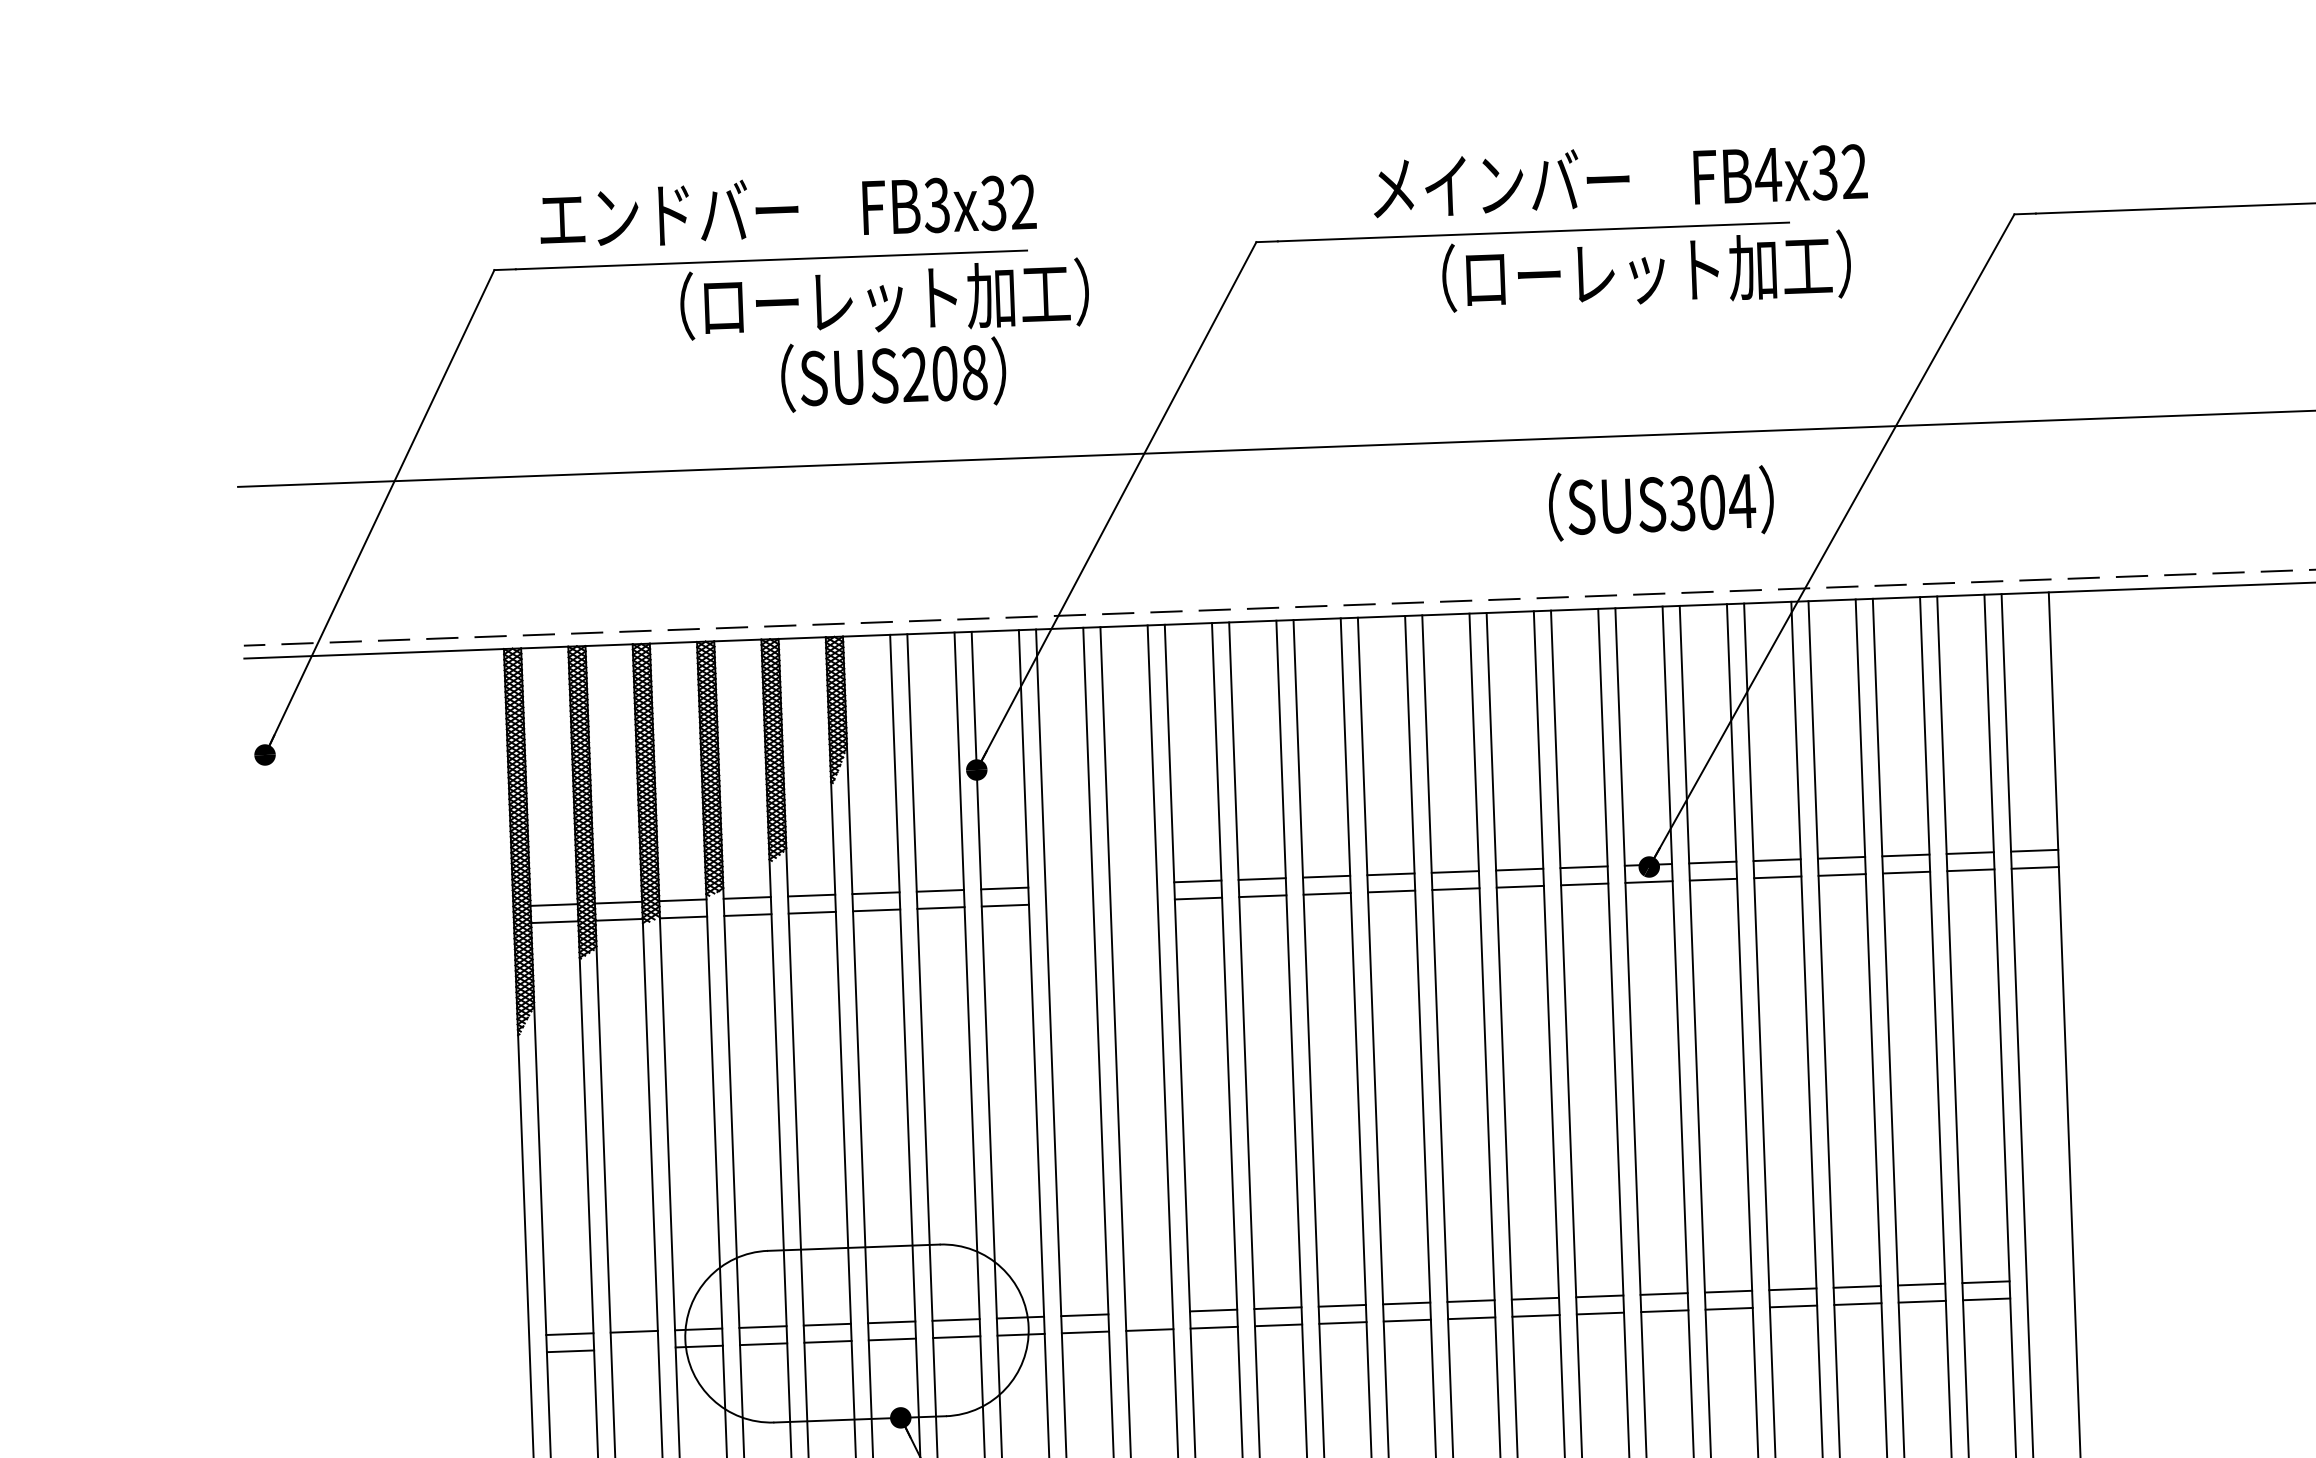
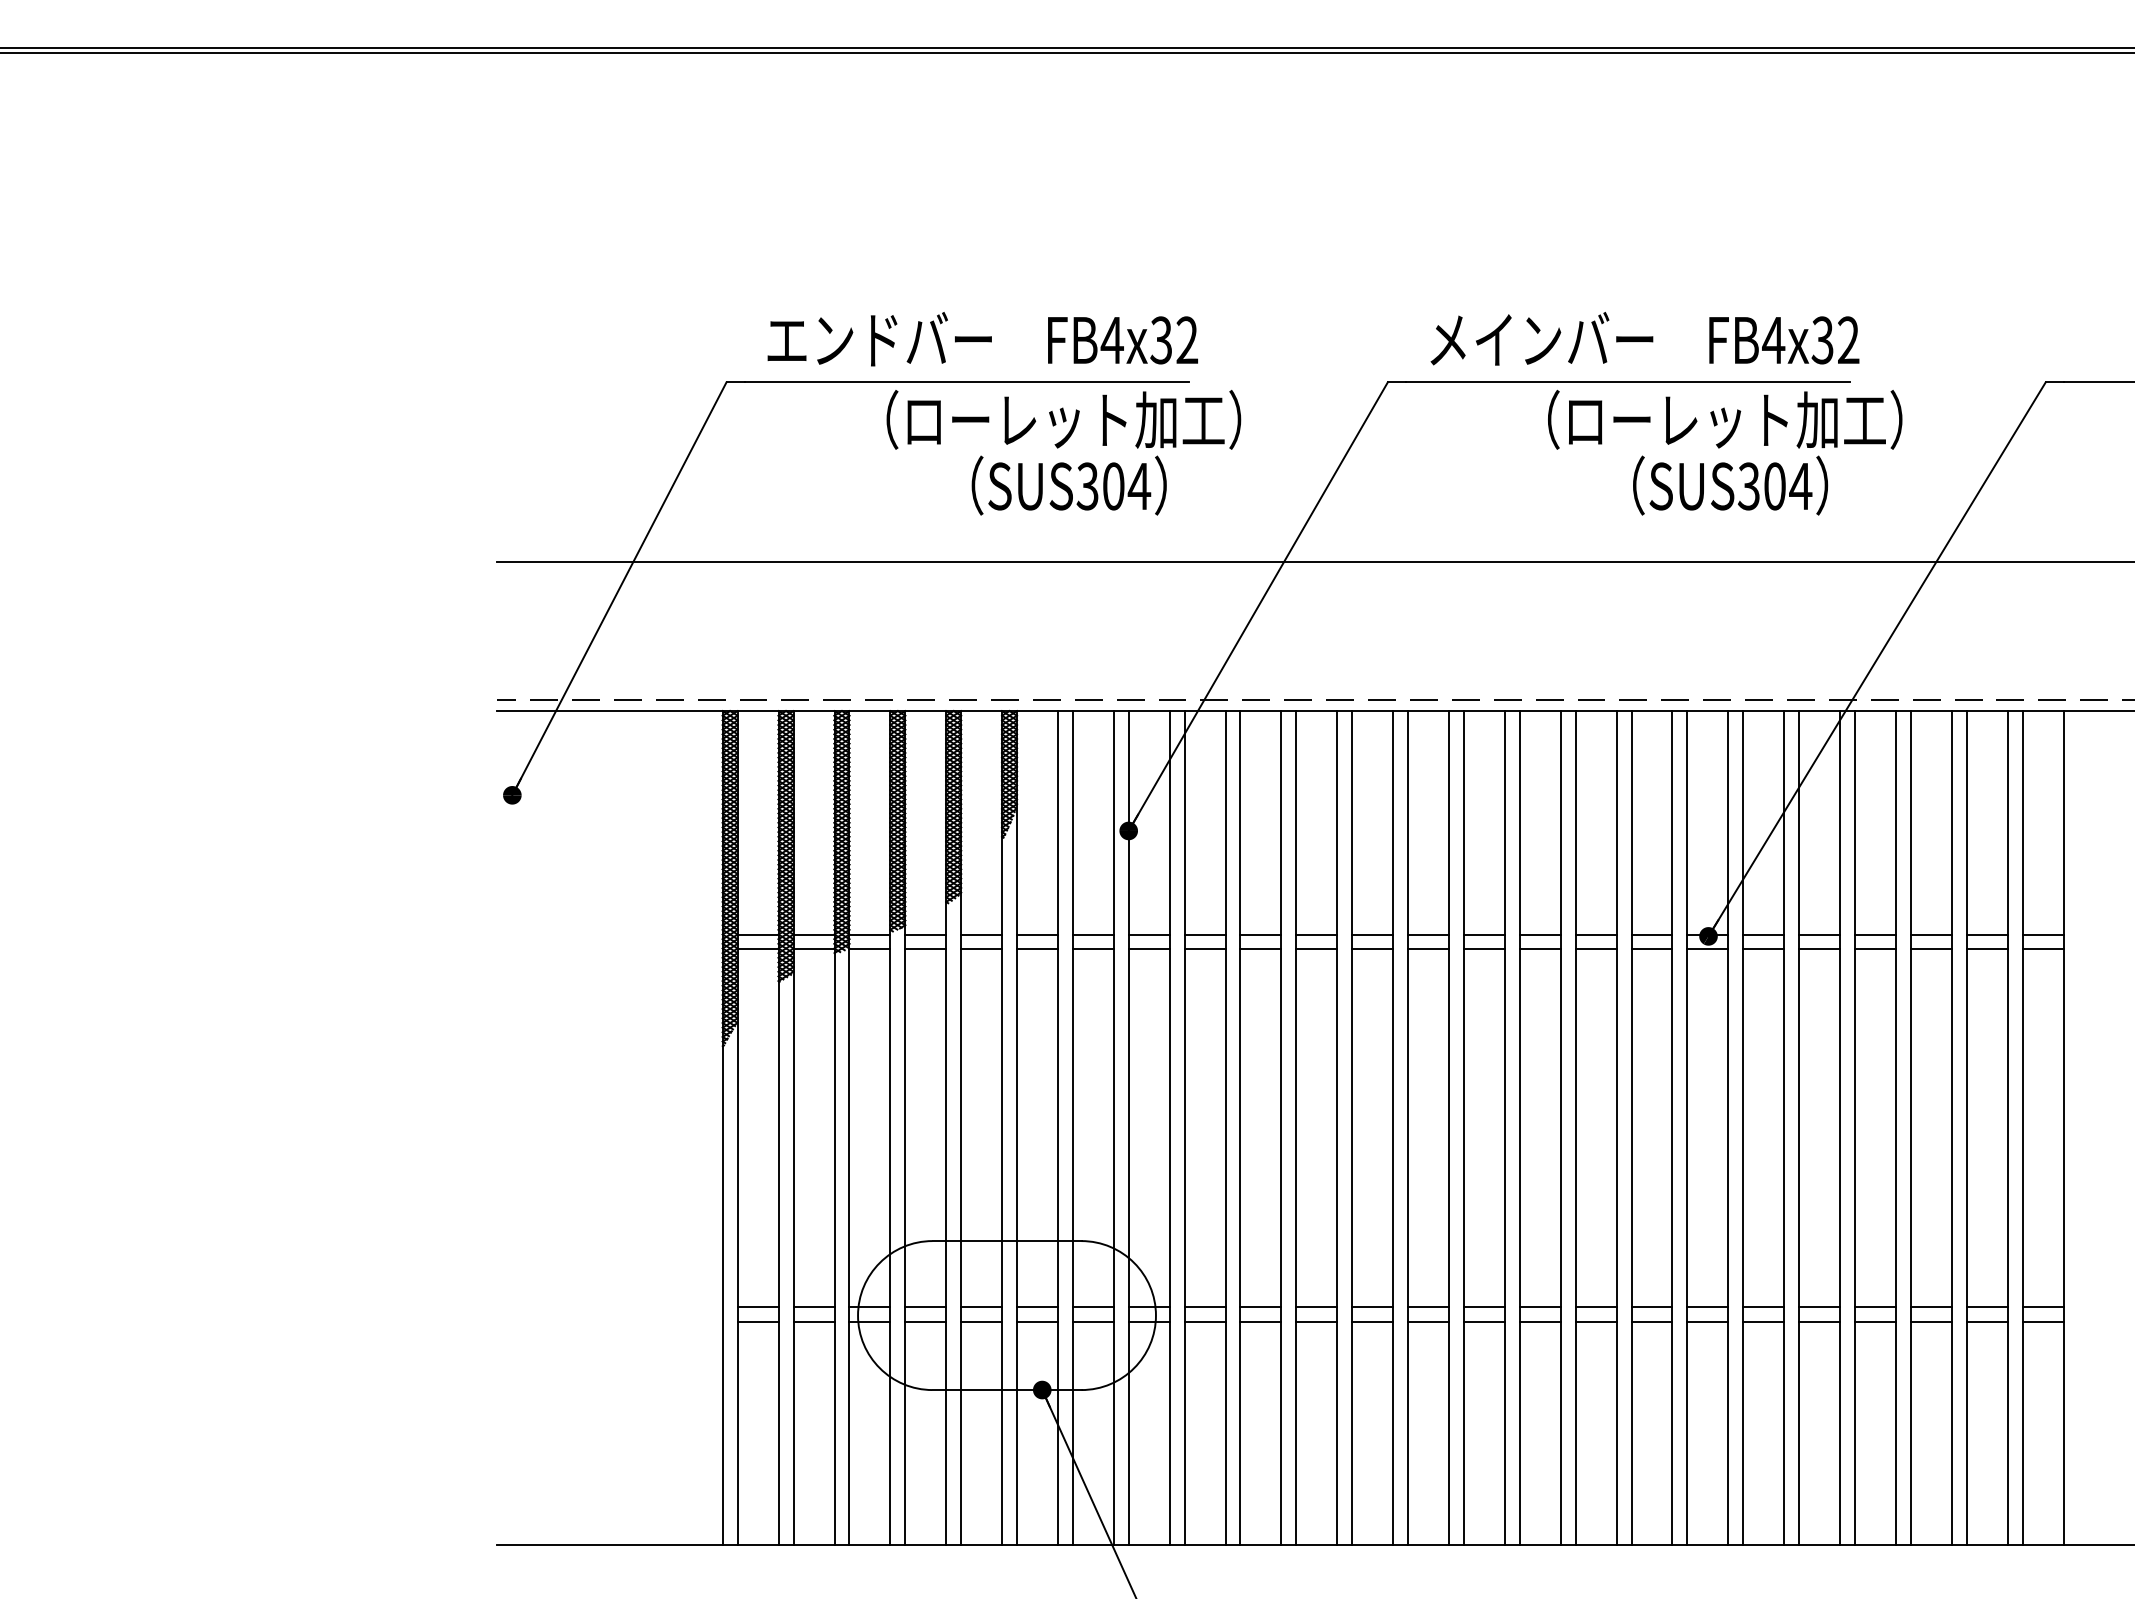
text: (1619, 178) -> (1644, 338), moved
text: (936, 205) -> (1111, 340), FB3x32 -> FB4x32
text: (944, 373) -> (1113, 486), SUS208 -> SUS304
text: (1661, 503) -> (1730, 485), moved
line: (1132, 883) -> (1260, 934), added
line: (1068, 886) -> (1204, 934), added
line: (1133, 901) -> (1260, 949), added
line: (1069, 903) -> (1204, 949), added
line: (2049, 1279) -> (2042, 1306), added
line: (2050, 1296) -> (2042, 1321), added
line: (1148, 1312) -> (1260, 1306), added
line: (634, 1348) -> (813, 1321), added

